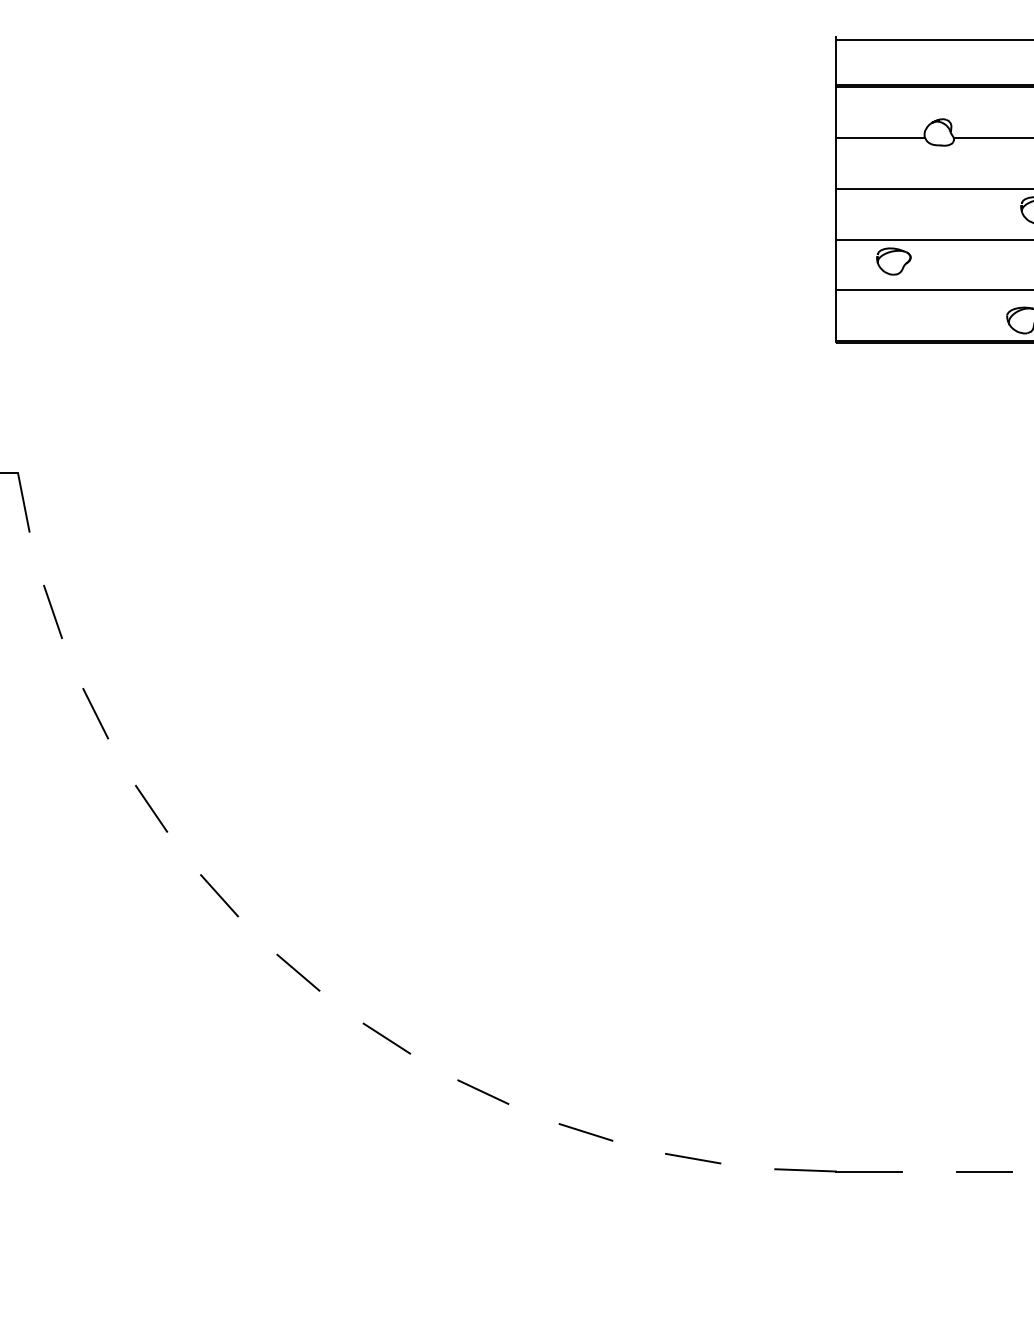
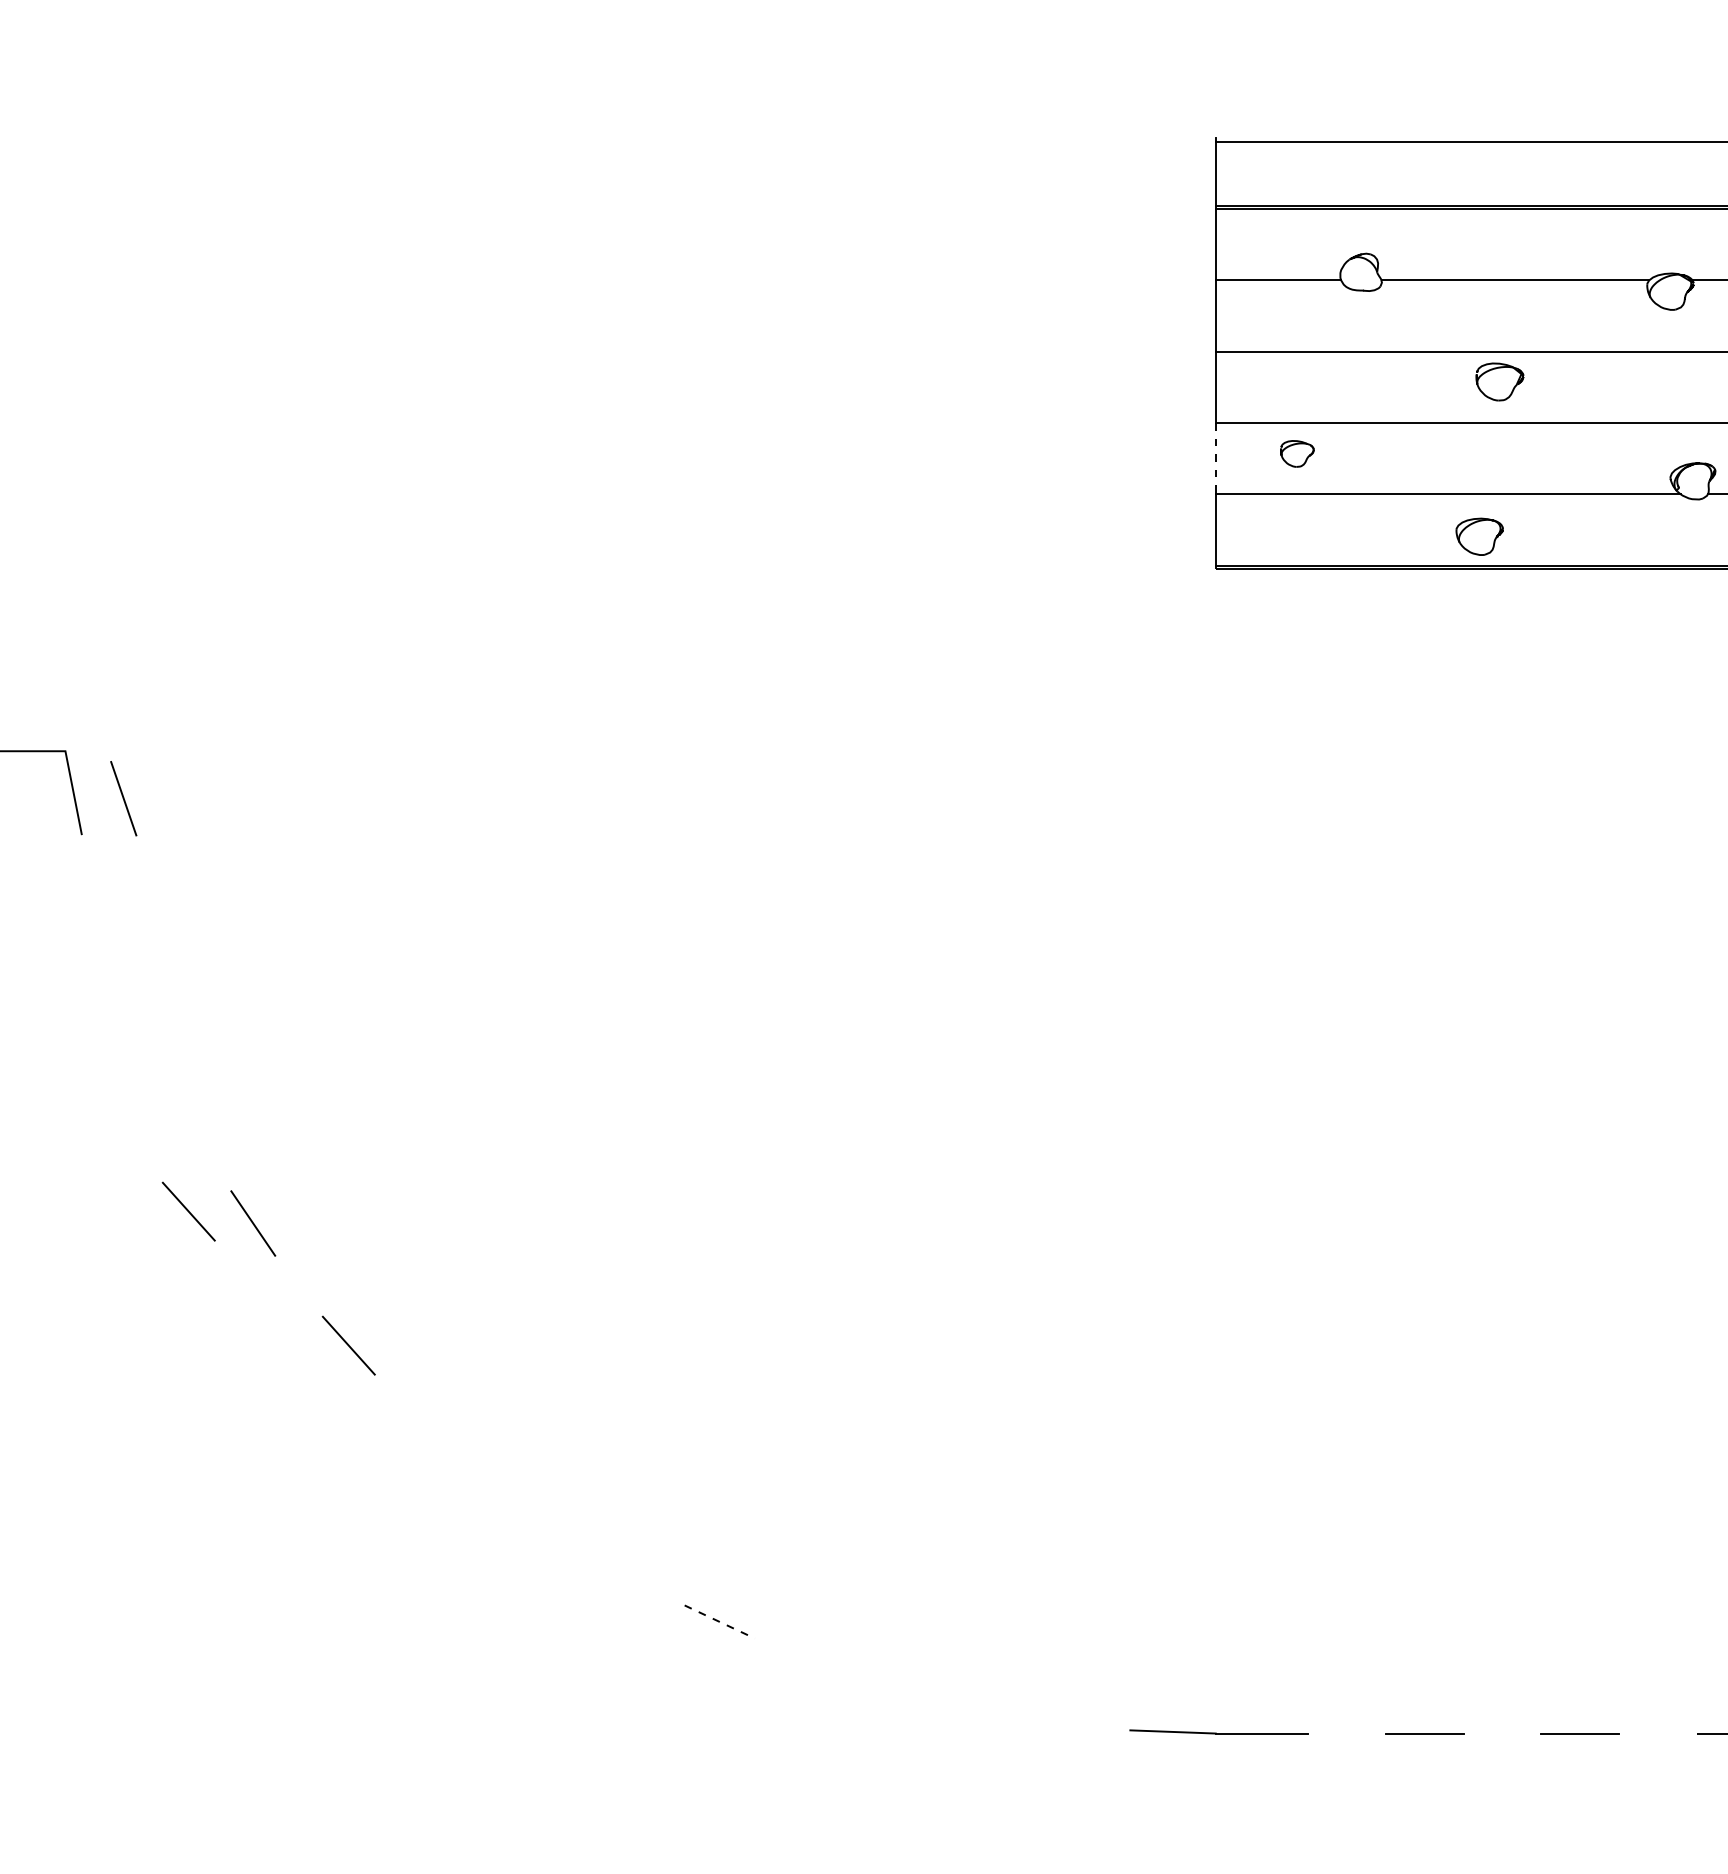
part: (894, 261) -> (1297, 453), size x0.7
line: (835, 264) -> (1215, 458), solid -> dashed
line: (52, 611) -> (123, 798), moved
line: (95, 713) -> (174, 1089), removed
line: (105, 800) -> (188, 1211), added
line: (298, 972) -> (459, 1453), removed
line: (386, 1038) -> (583, 1546), removed
line: (483, 1091) -> (719, 1621), solid -> dashed
line: (586, 1132) -> (864, 1678), removed
line: (692, 1158) -> (1014, 1715), removed

